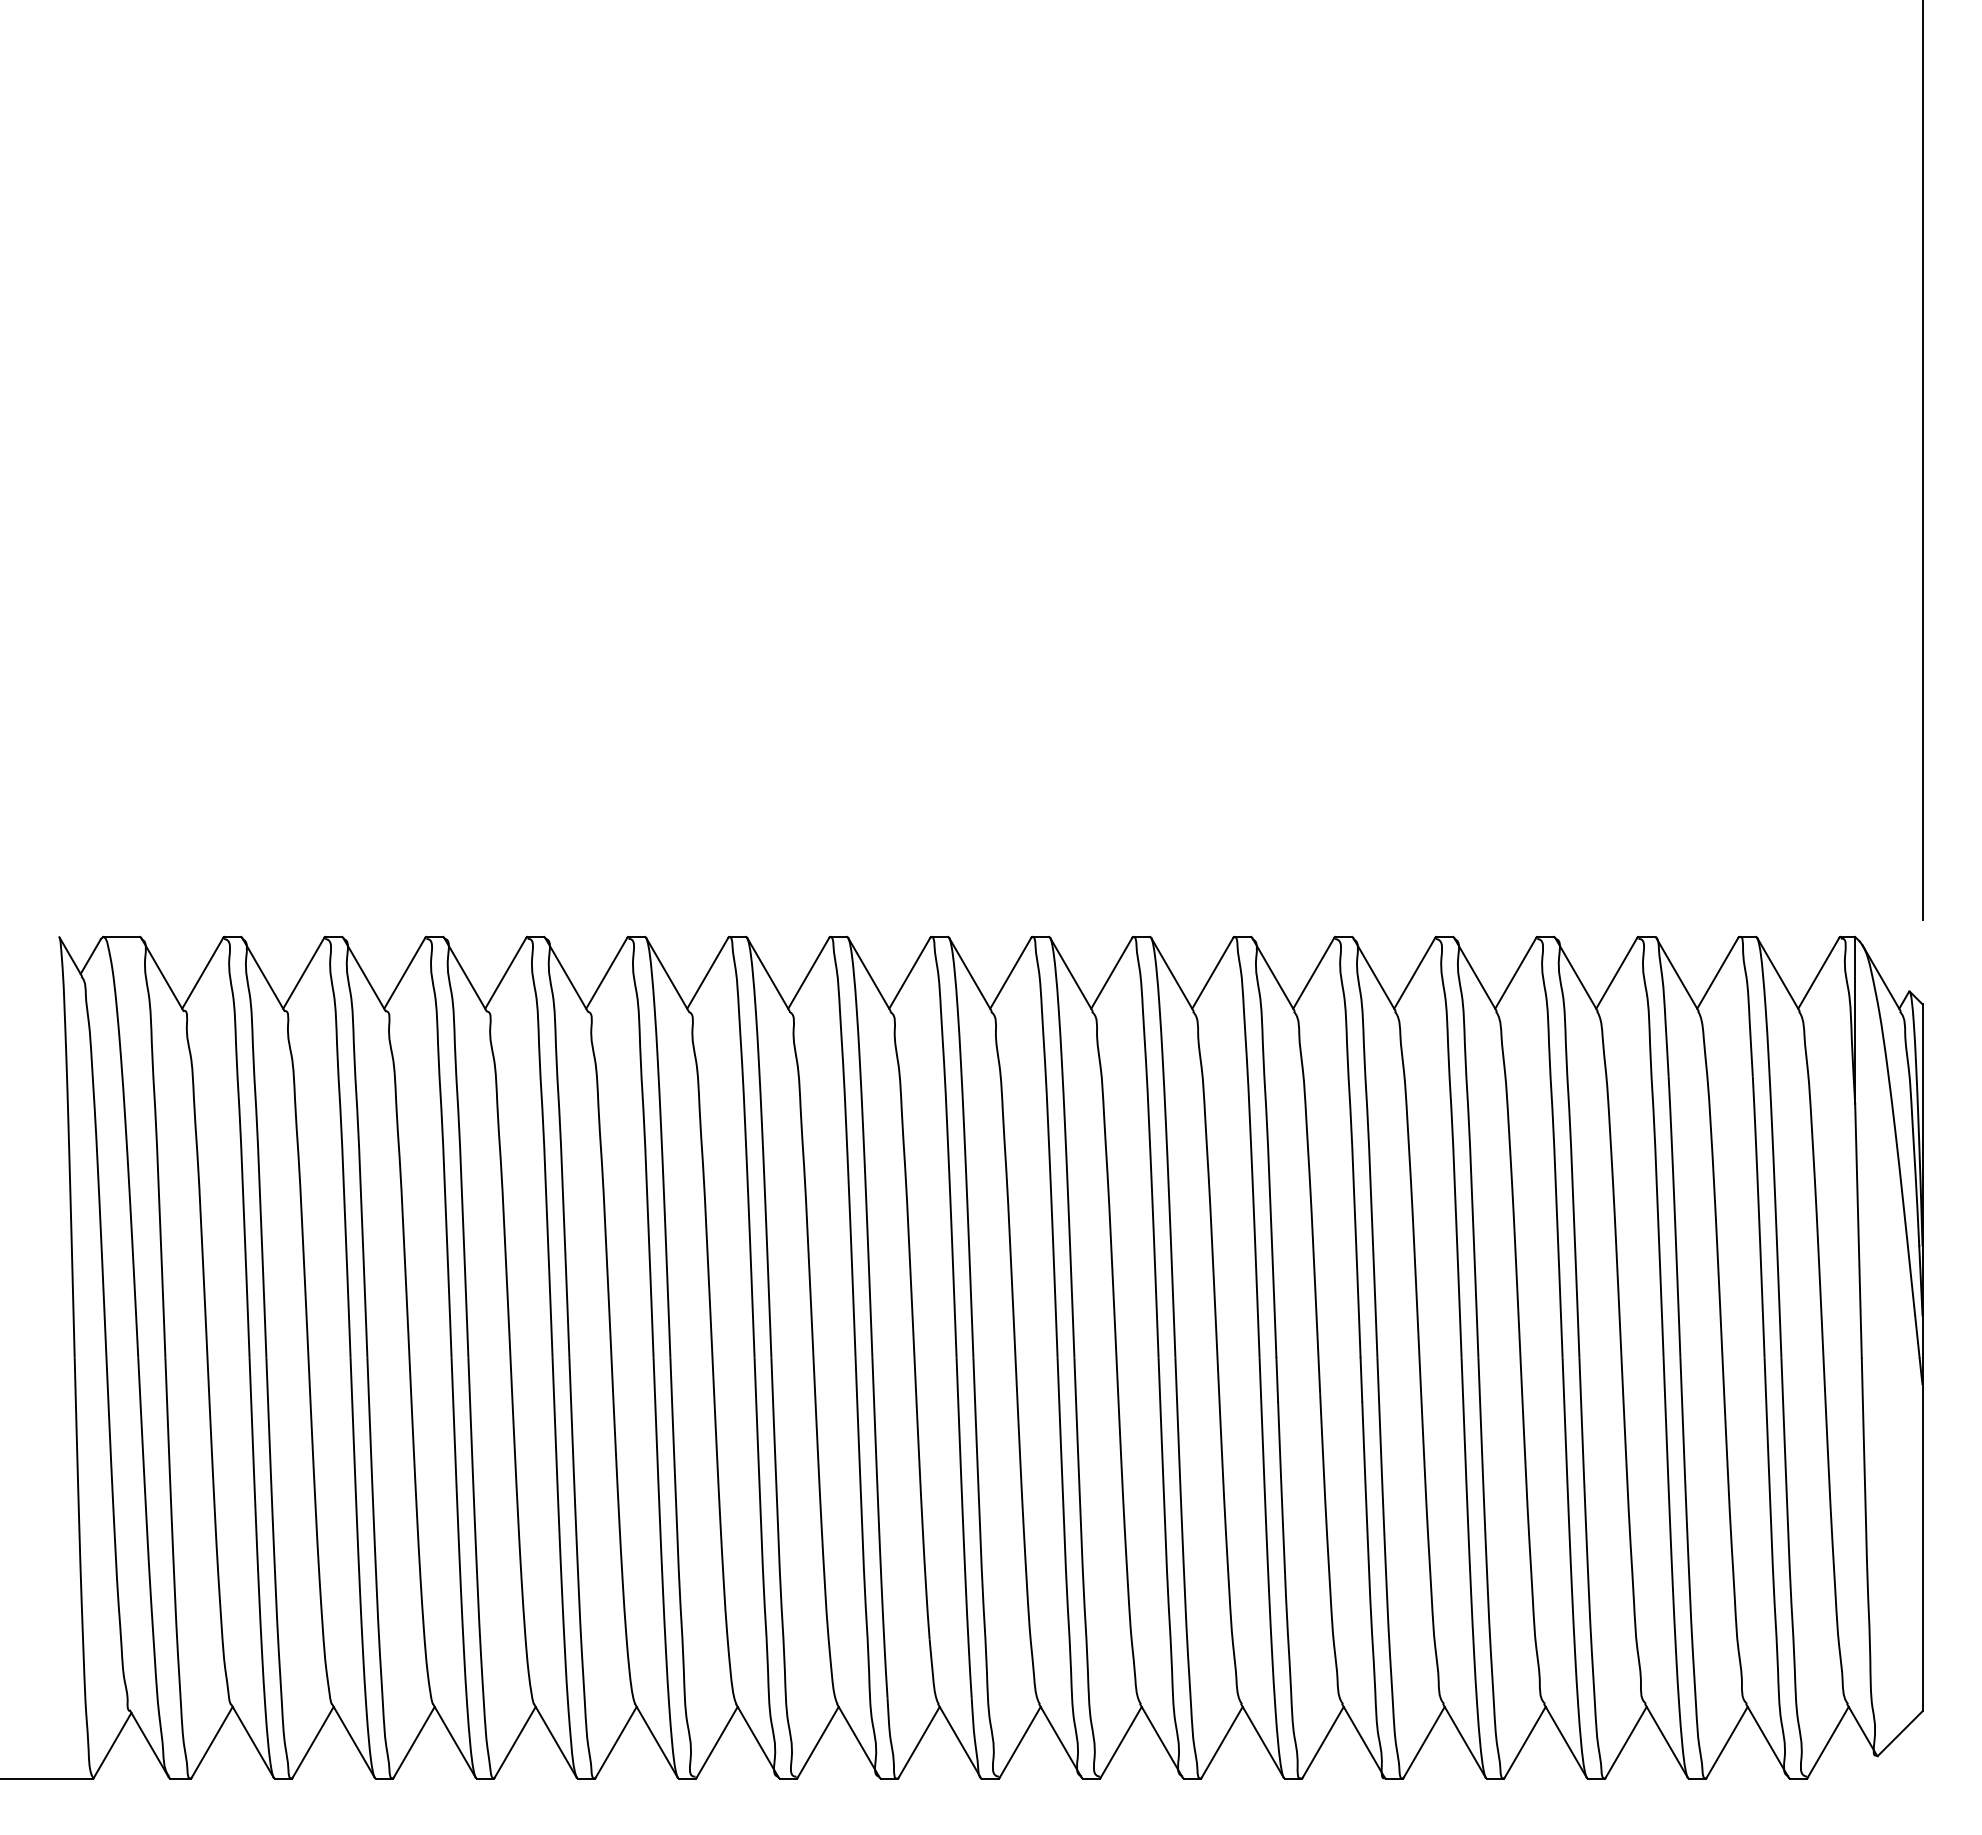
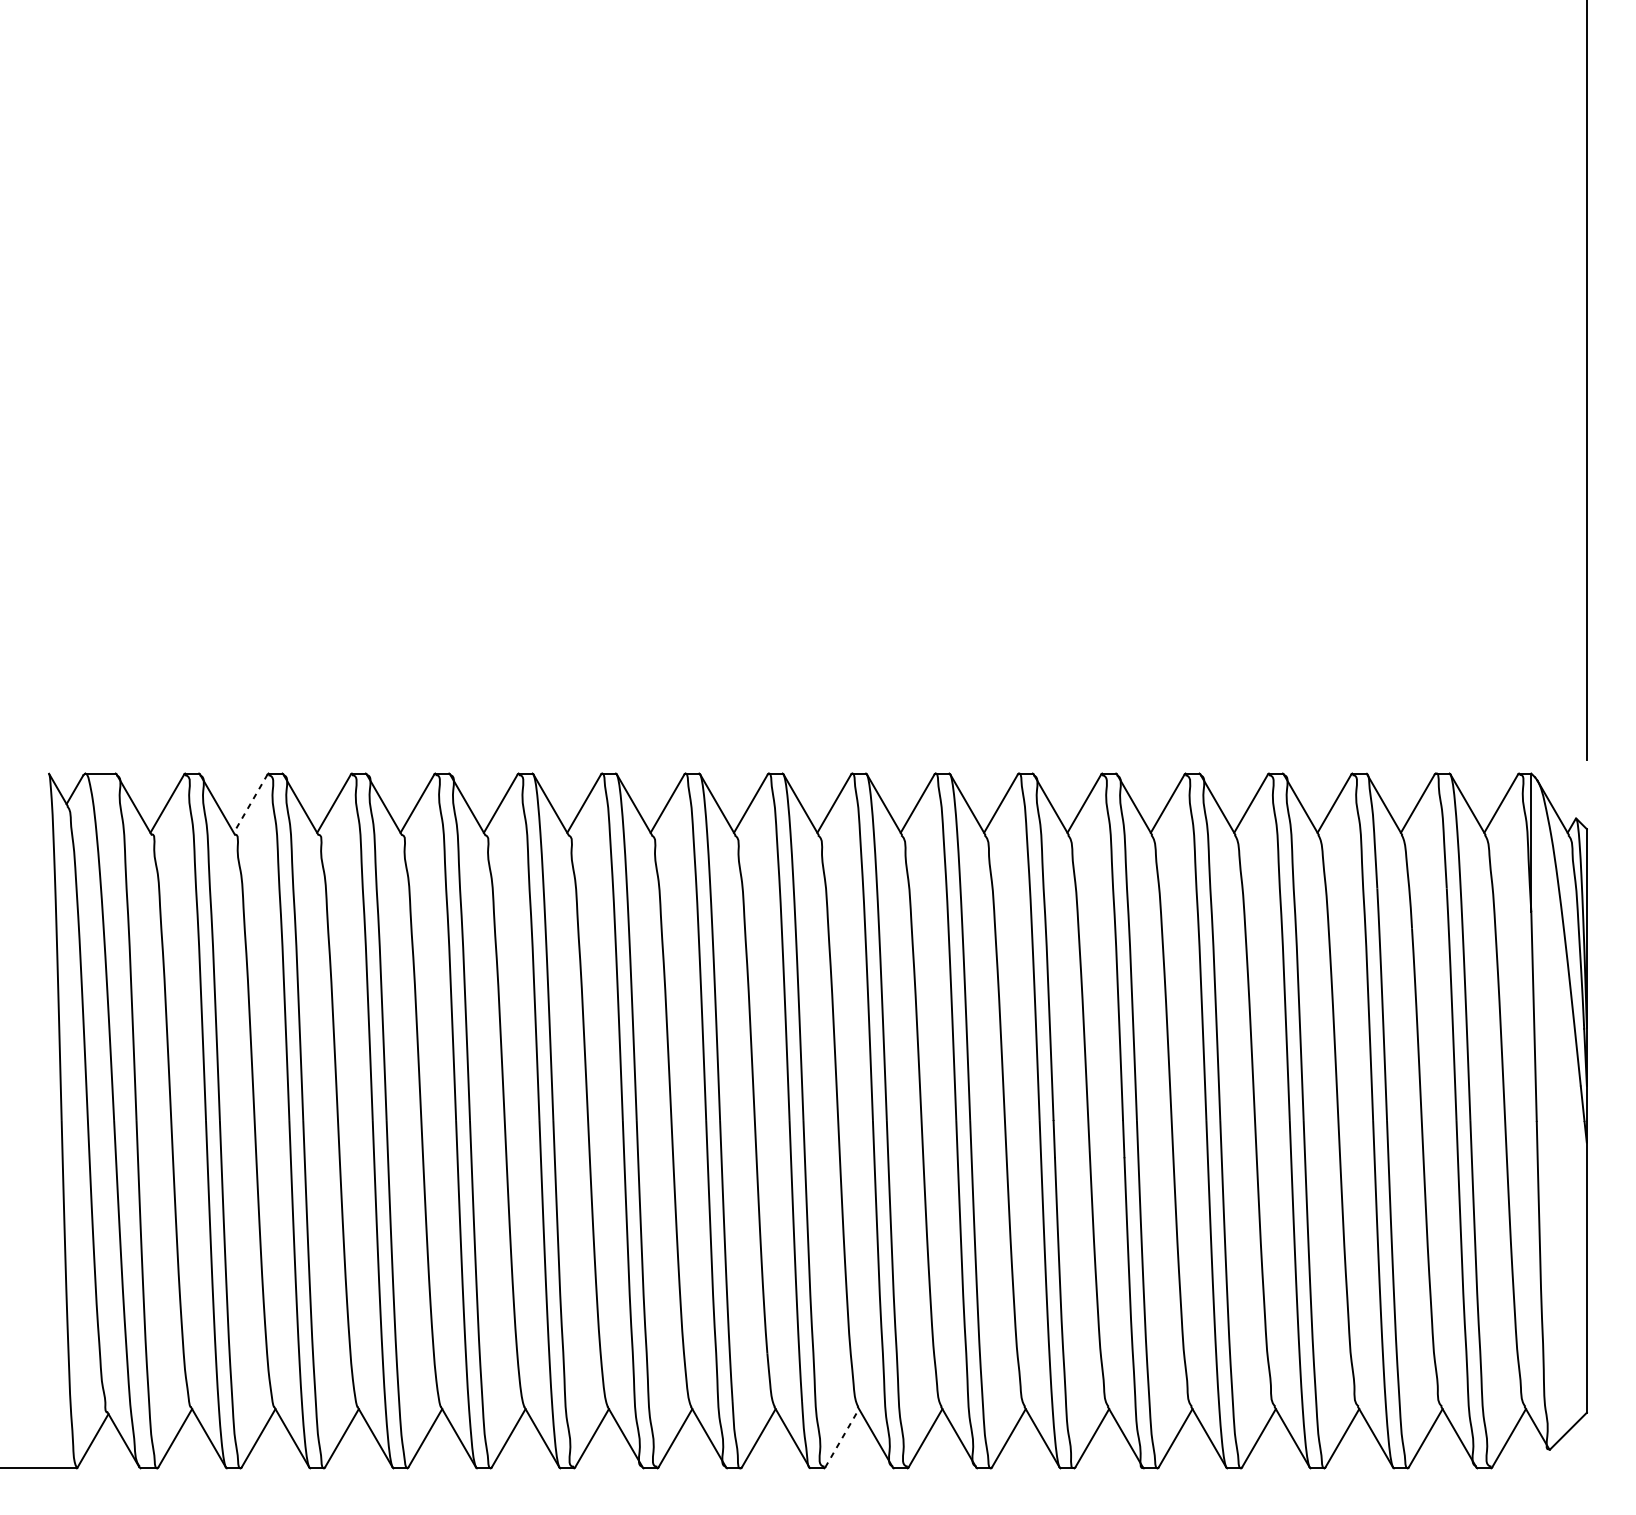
line: (303, 973) -> (250, 803), solid -> dashed
line: (1020, 1742) -> (842, 1438), solid -> dashed

